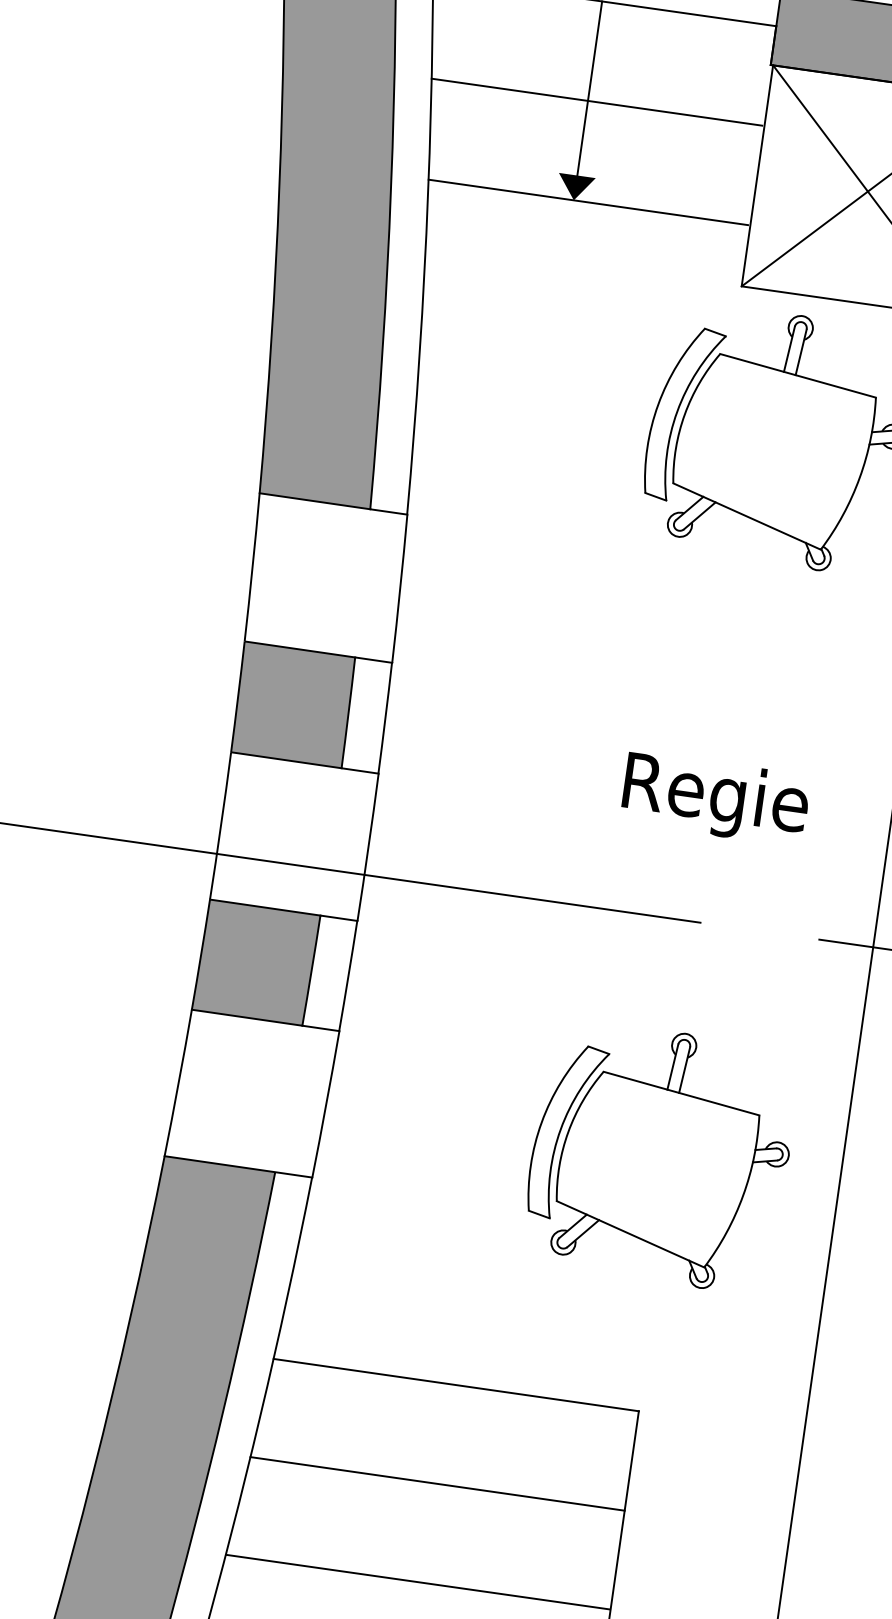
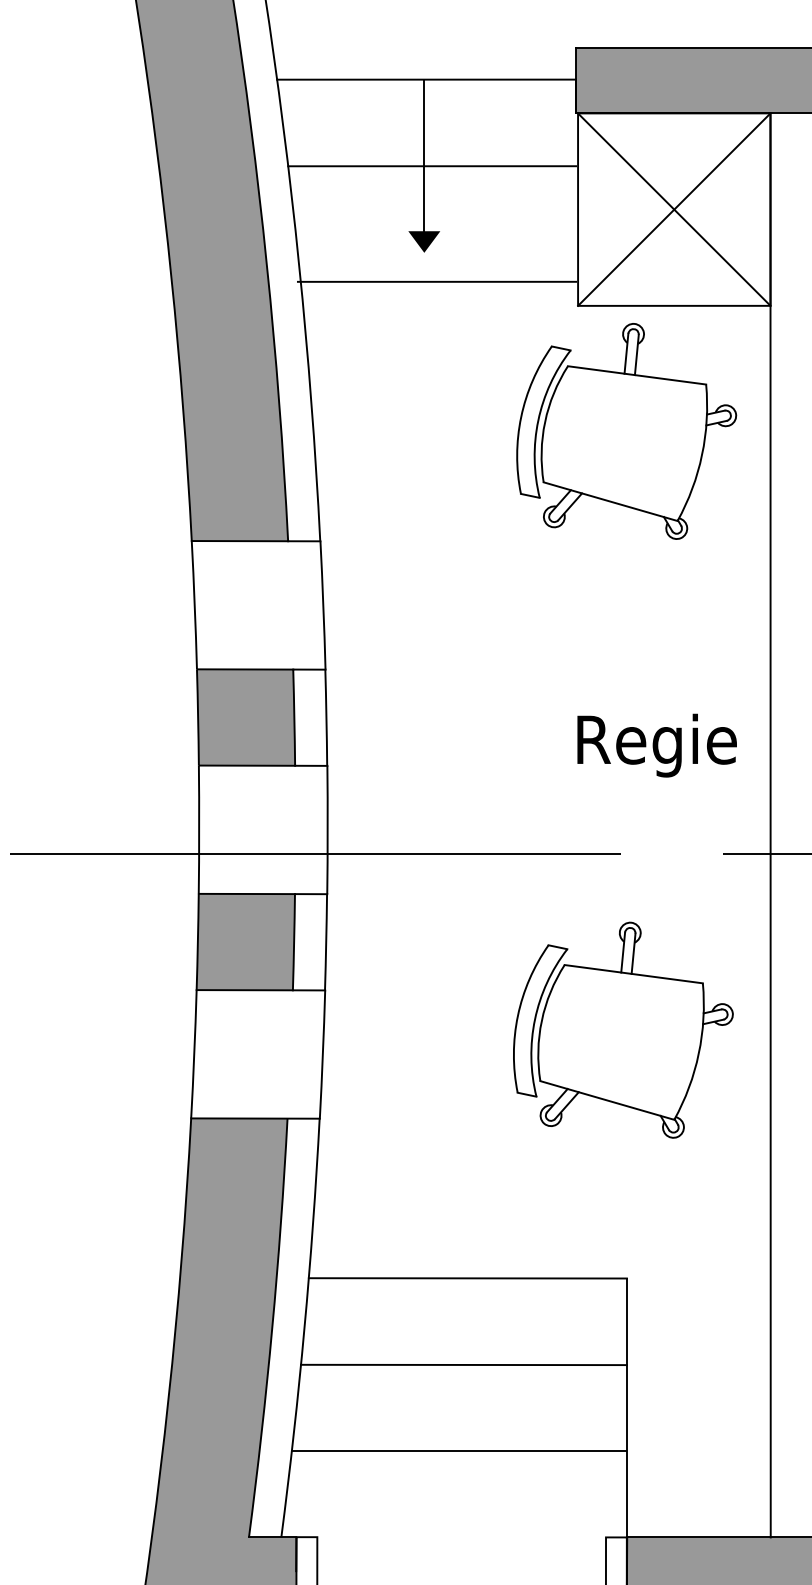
line: (587, 201) -> (436, 281), moved
text: (714, 798) -> (656, 745), moved
part: (660, 1155) -> (623, 1029), moved

